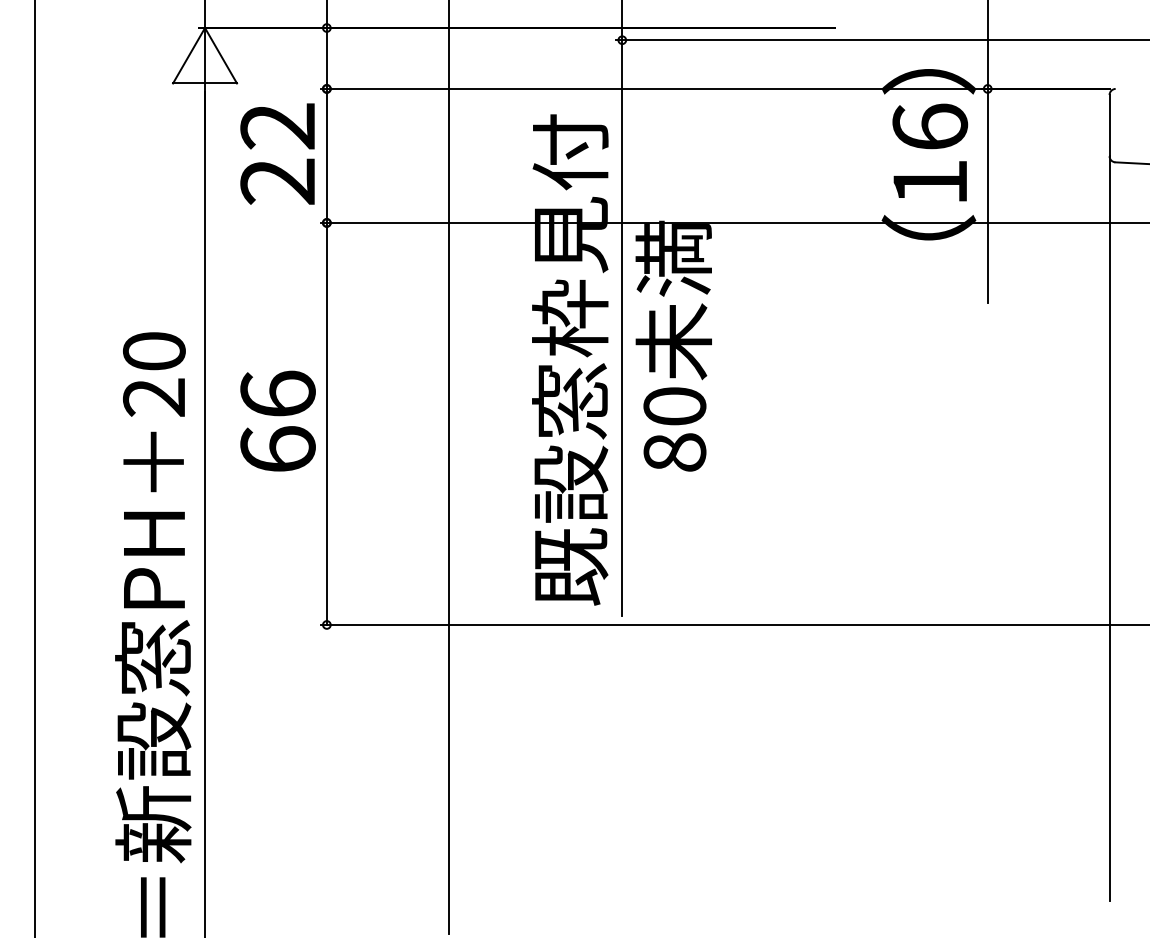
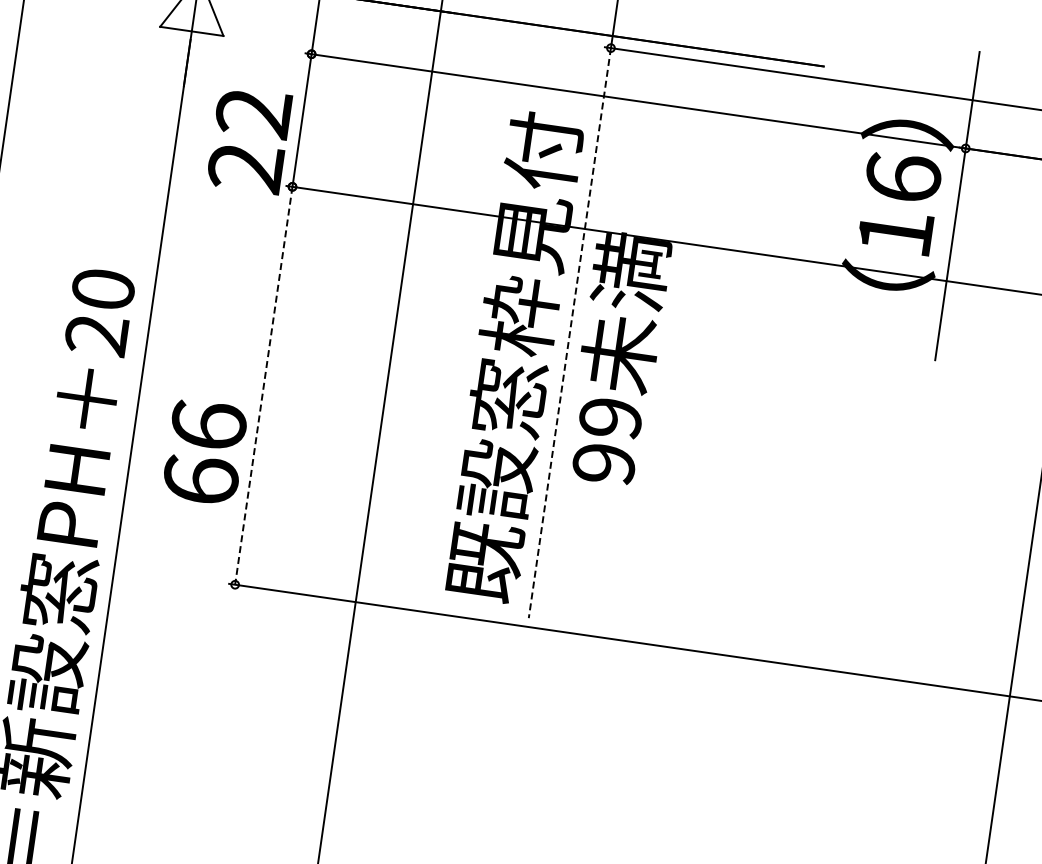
text: (277, 153) -> (249, 139), moved
line: (622, 328) -> (570, 333), solid -> dashed
text: (277, 420) -> (204, 451), moved
line: (326, 424) -> (263, 386), solid -> dashed
text: (674, 429) -> (607, 440), 80 -> 99

